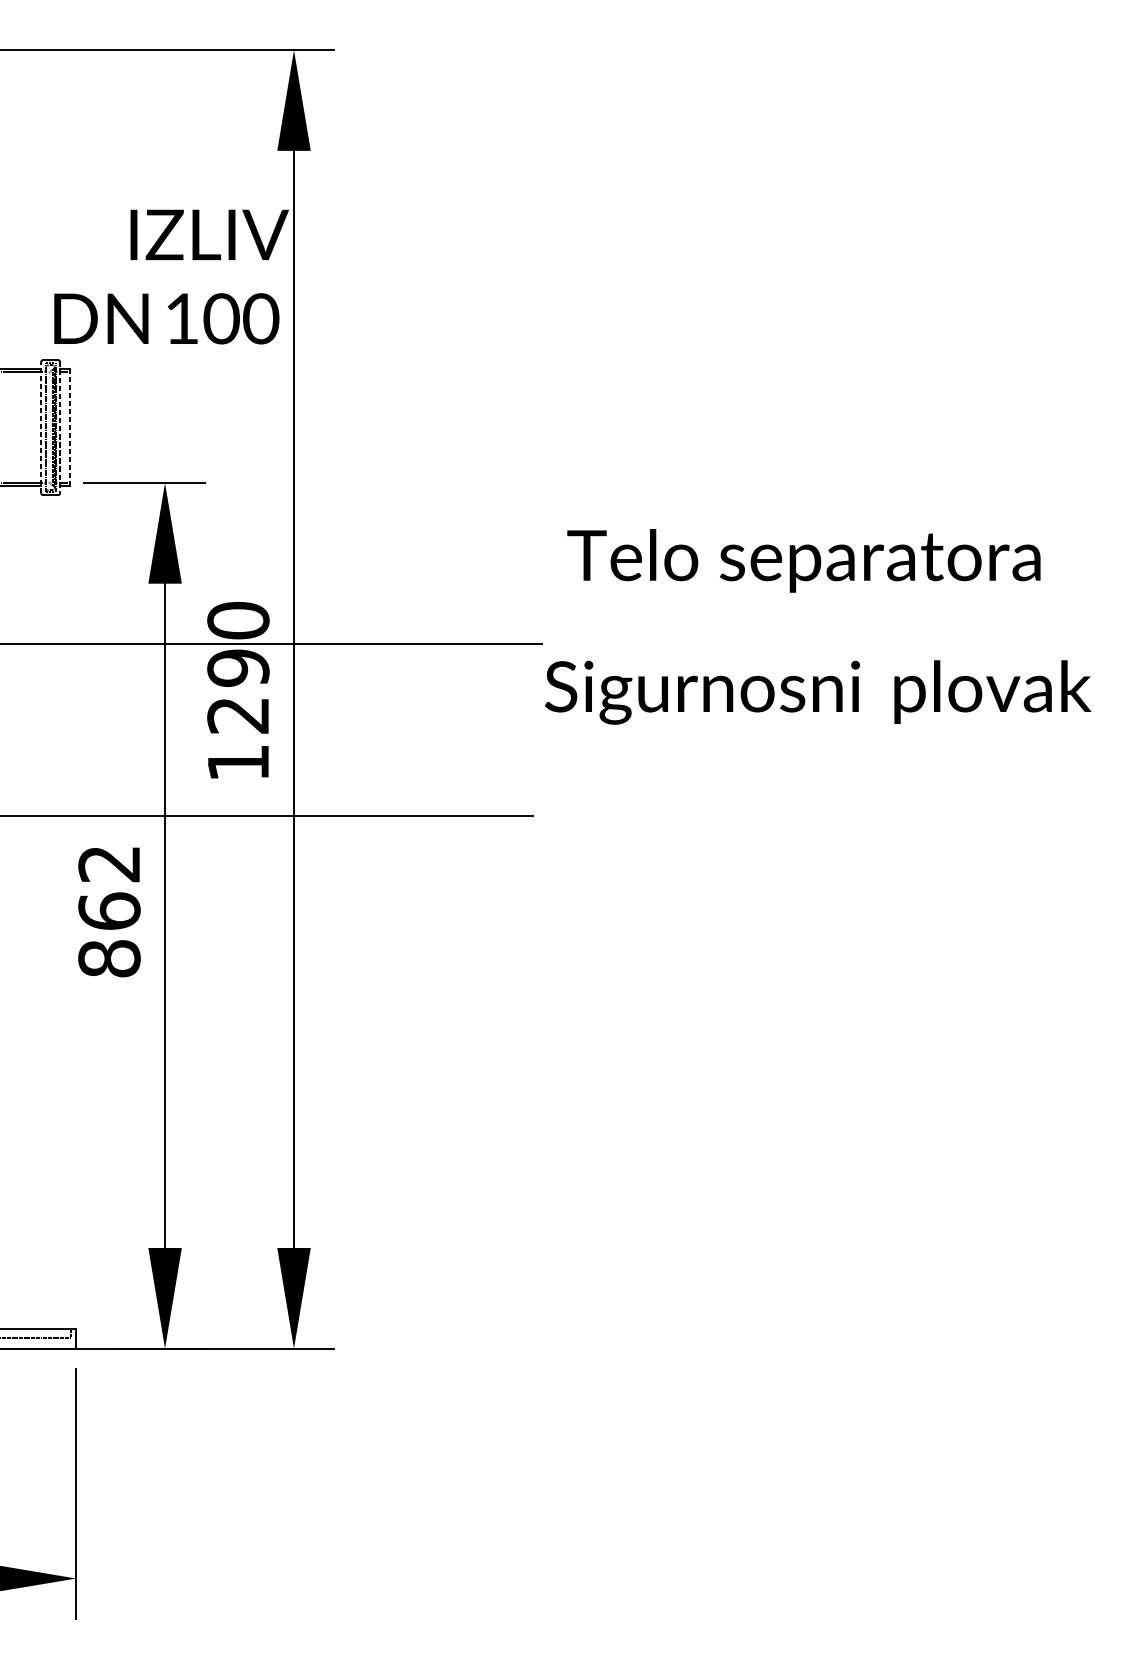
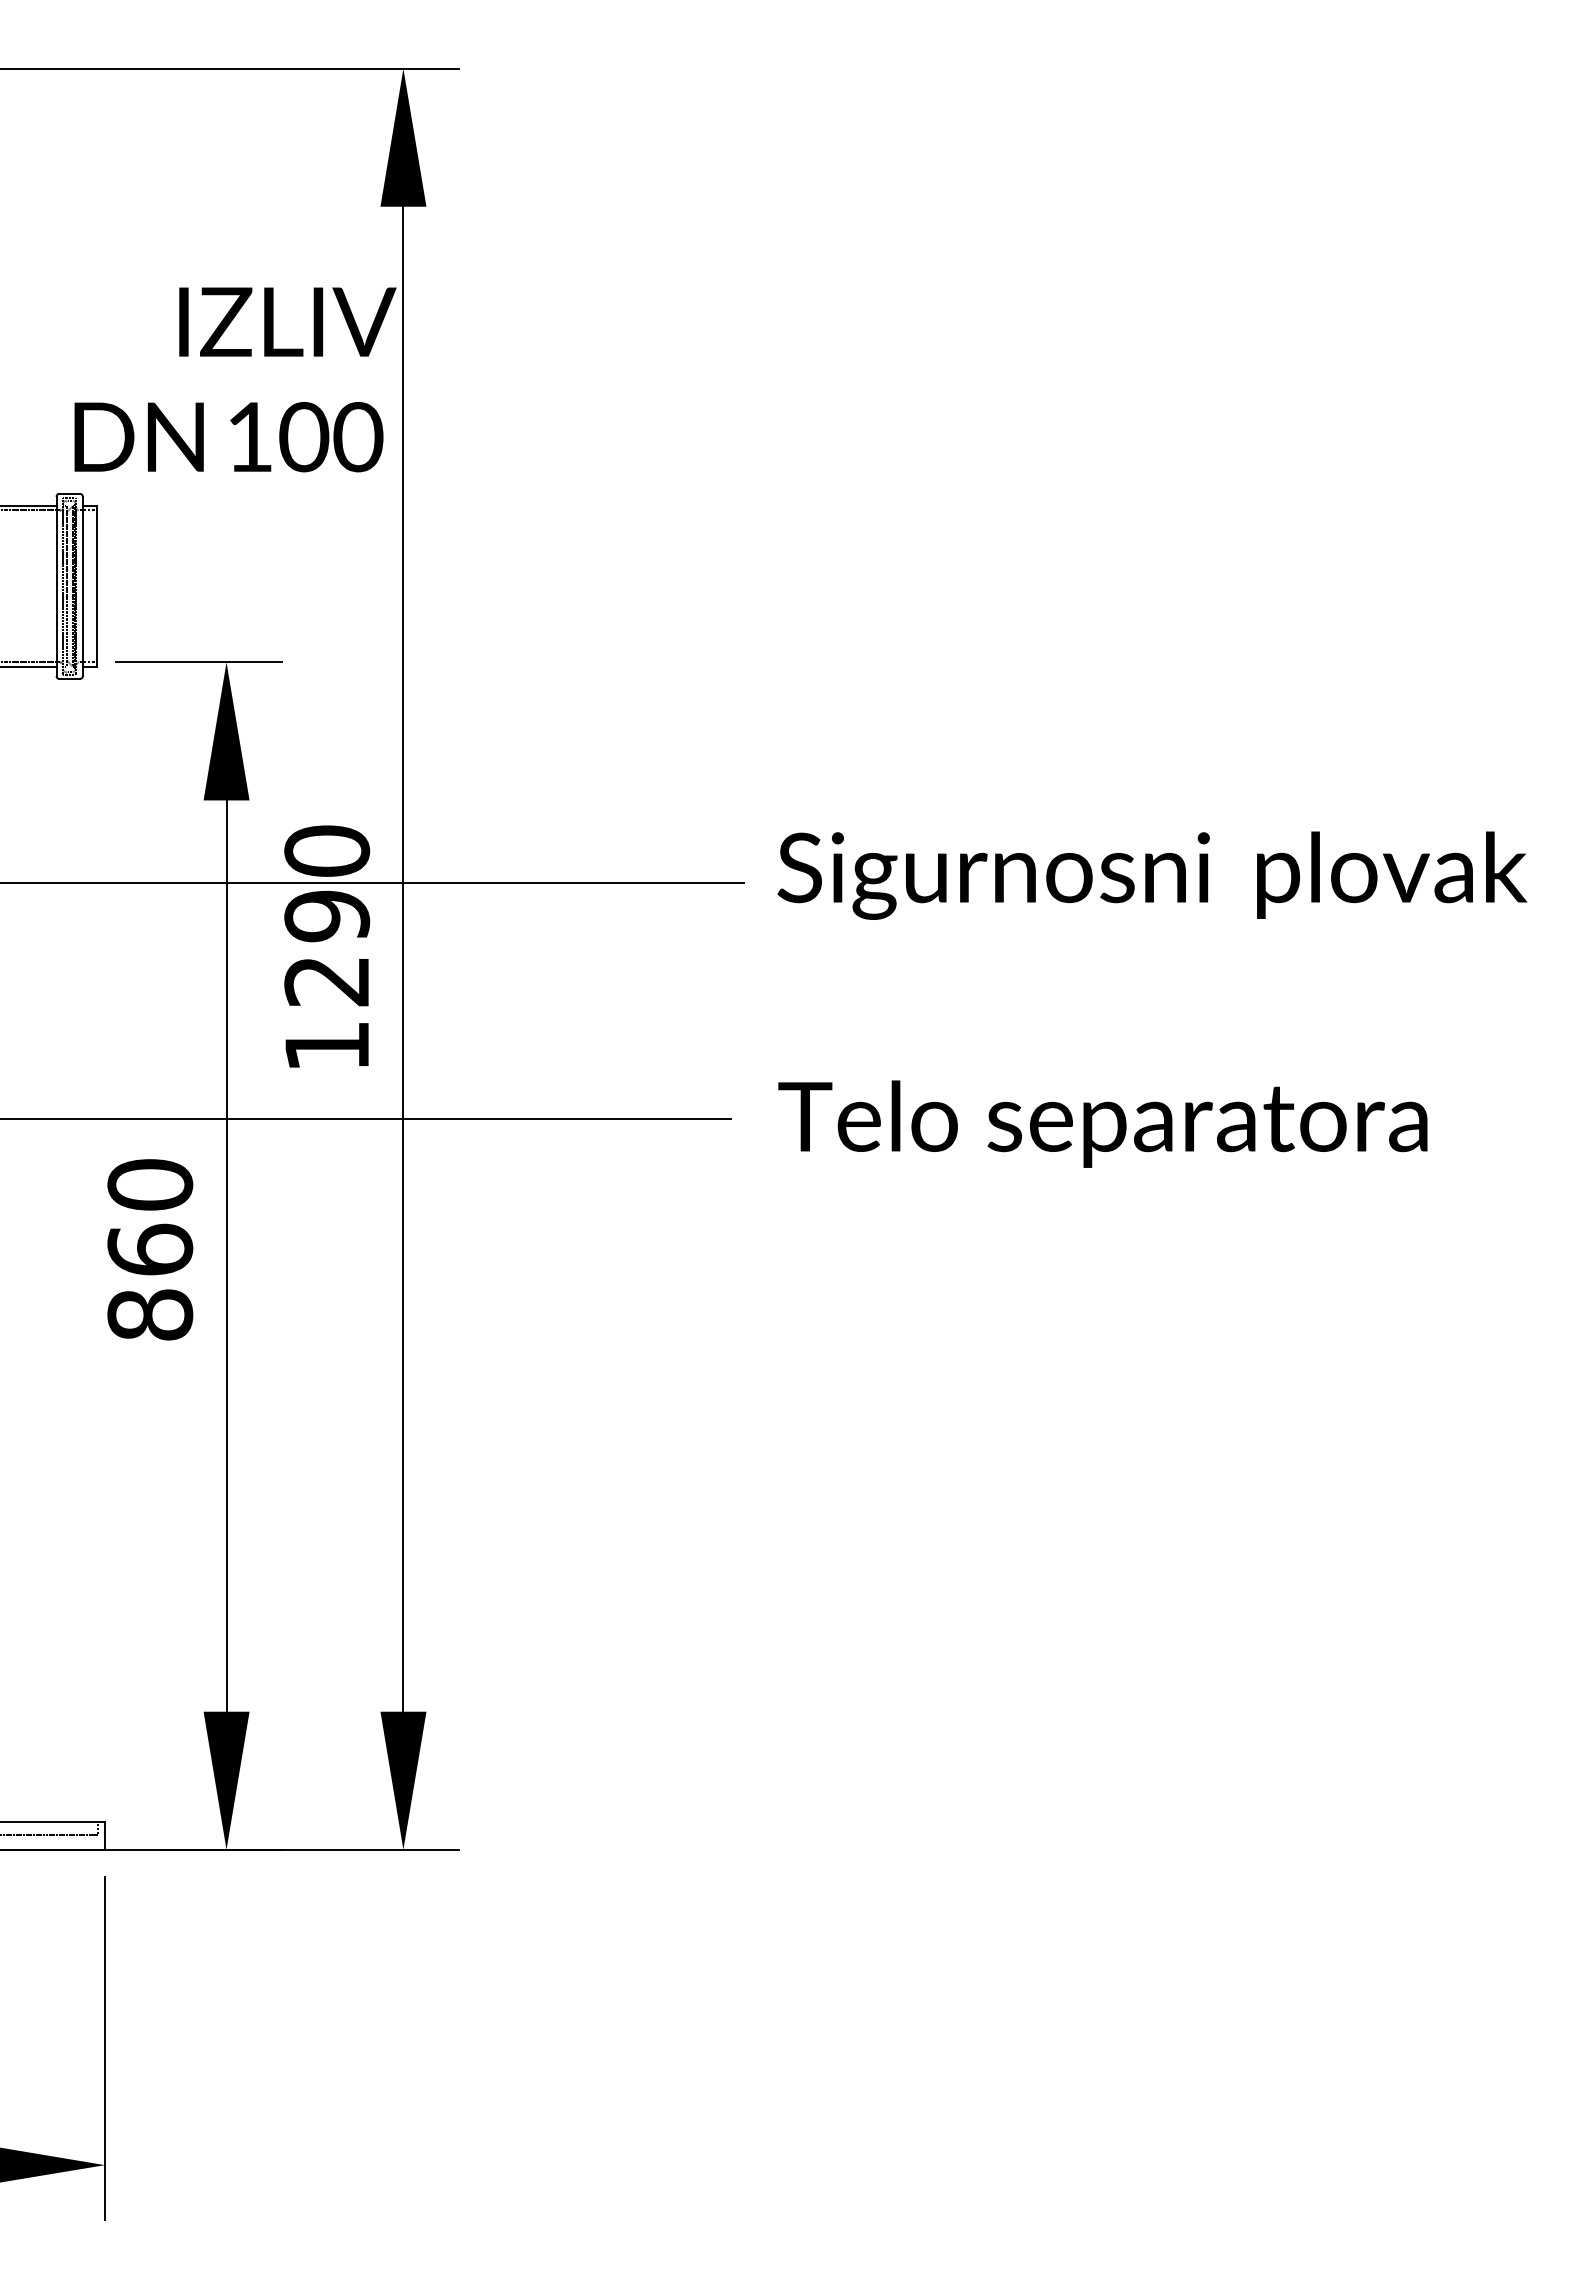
line: (70, 426) -> (96, 585), dashed -> solid
line: (41, 427) -> (56, 586), dashed -> solid
line: (49, 427) -> (67, 586), added
line: (60, 427) -> (82, 586), dashed -> solid
text: (803, 560) -> (1102, 1123), moved
text: (818, 692) -> (1152, 875), moved
text: (109, 863) -> (150, 1184), 862 -> 860

